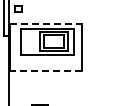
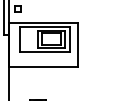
line: (46, 23) -> (44, 22), dashed -> solid
line: (45, 70) -> (43, 67), dashed -> solid

